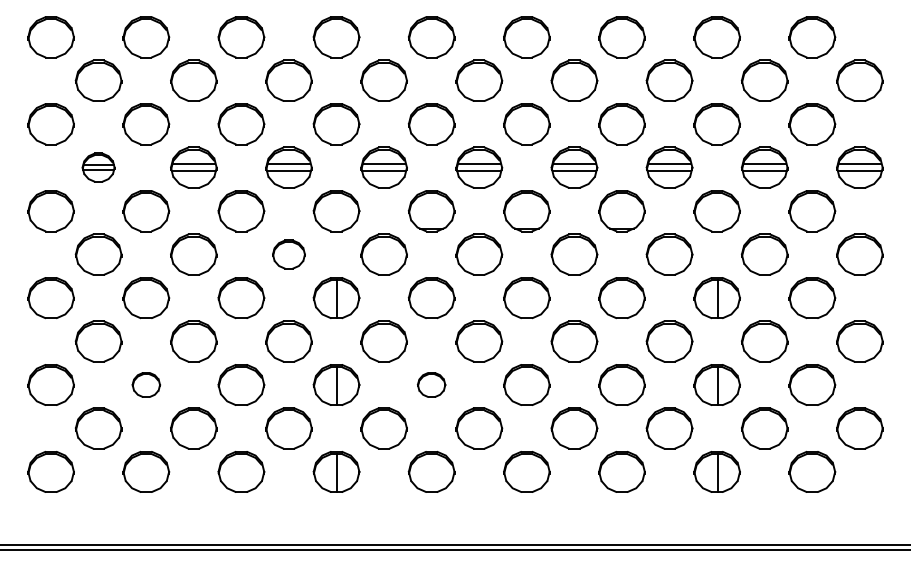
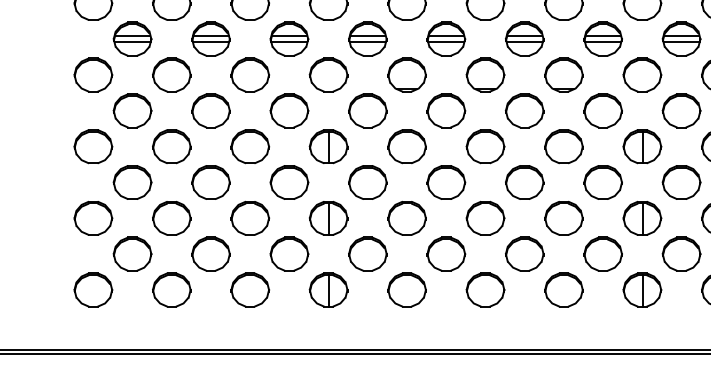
part: (98, 167) -> (132, 39), size x1.43
part: (288, 254) -> (289, 110), size x1.43
part: (146, 384) -> (171, 217), size x1.67
part: (431, 384) -> (406, 217), size x1.67

